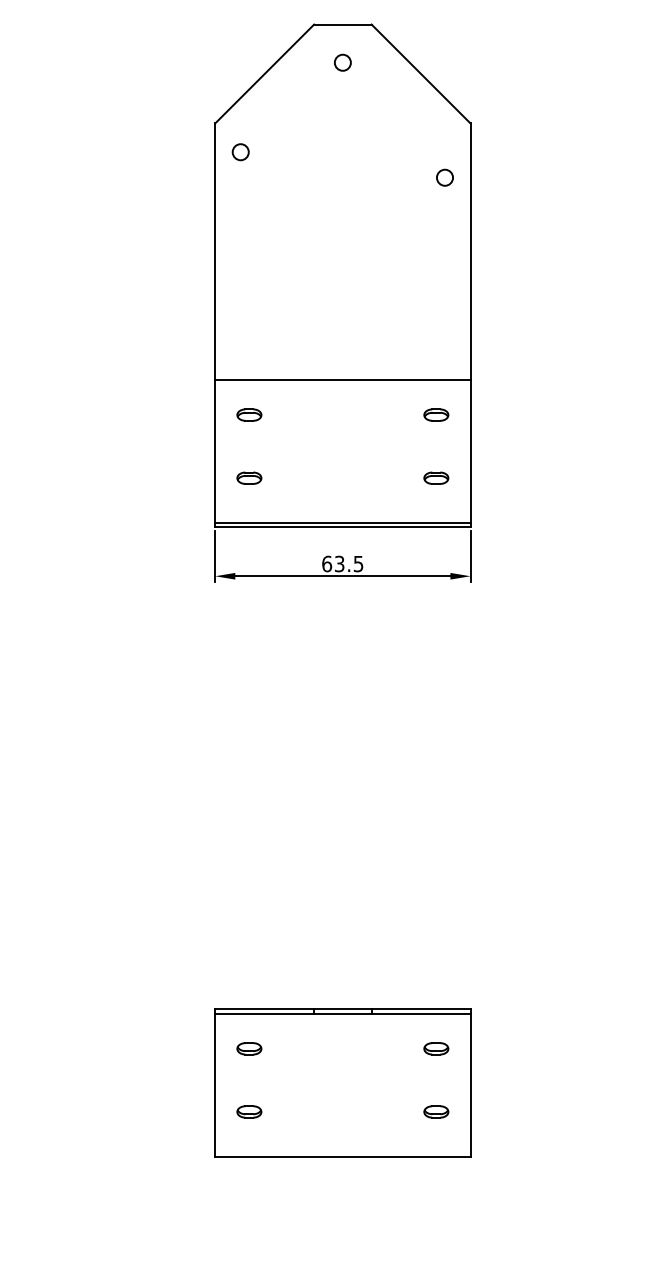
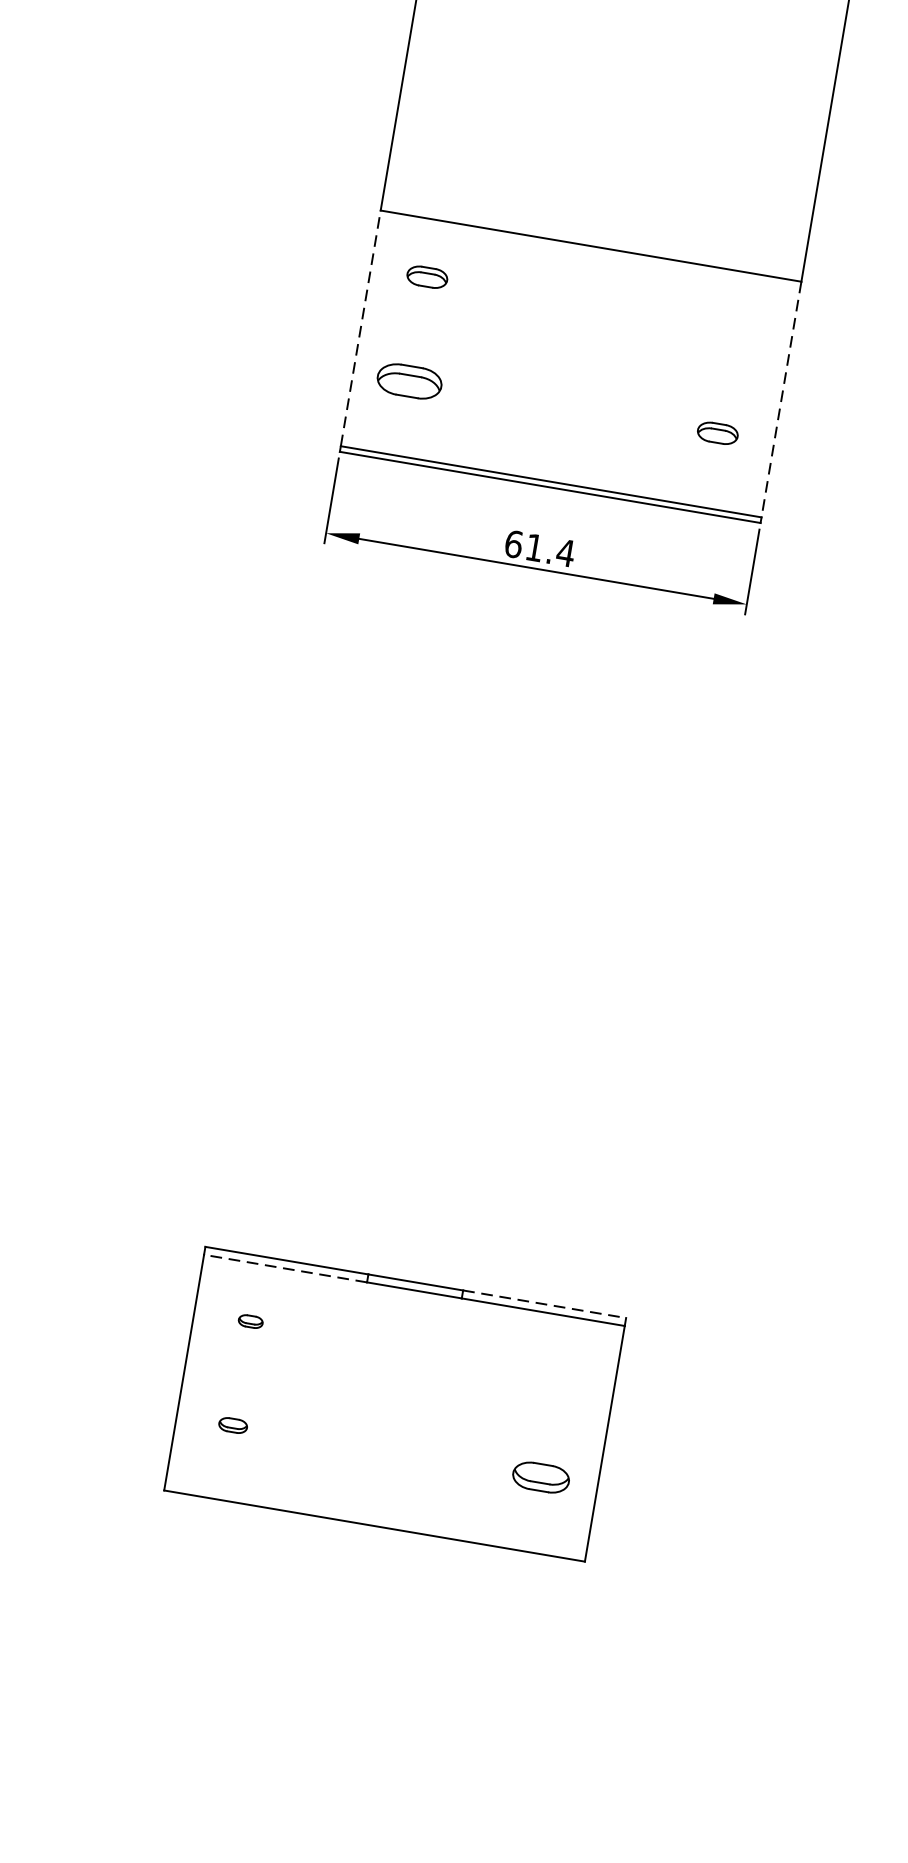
part: (436, 414) -> (735, 328), removed
line: (215, 451) -> (361, 327), solid -> dashed
line: (470, 451) -> (781, 398), solid -> dashed
part: (249, 477) -> (410, 380), size x1.6
text: (349, 563) -> (550, 549), 63.5 -> 61.4
line: (421, 1009) -> (545, 1304), solid -> dashed
line: (264, 1014) -> (285, 1269), solid -> dashed
part: (249, 1048) -> (250, 1320), size x0.6
part: (436, 1048) -> (559, 1373), removed
part: (249, 1111) -> (233, 1424), size x0.7
part: (436, 1111) -> (541, 1476), size x1.4

